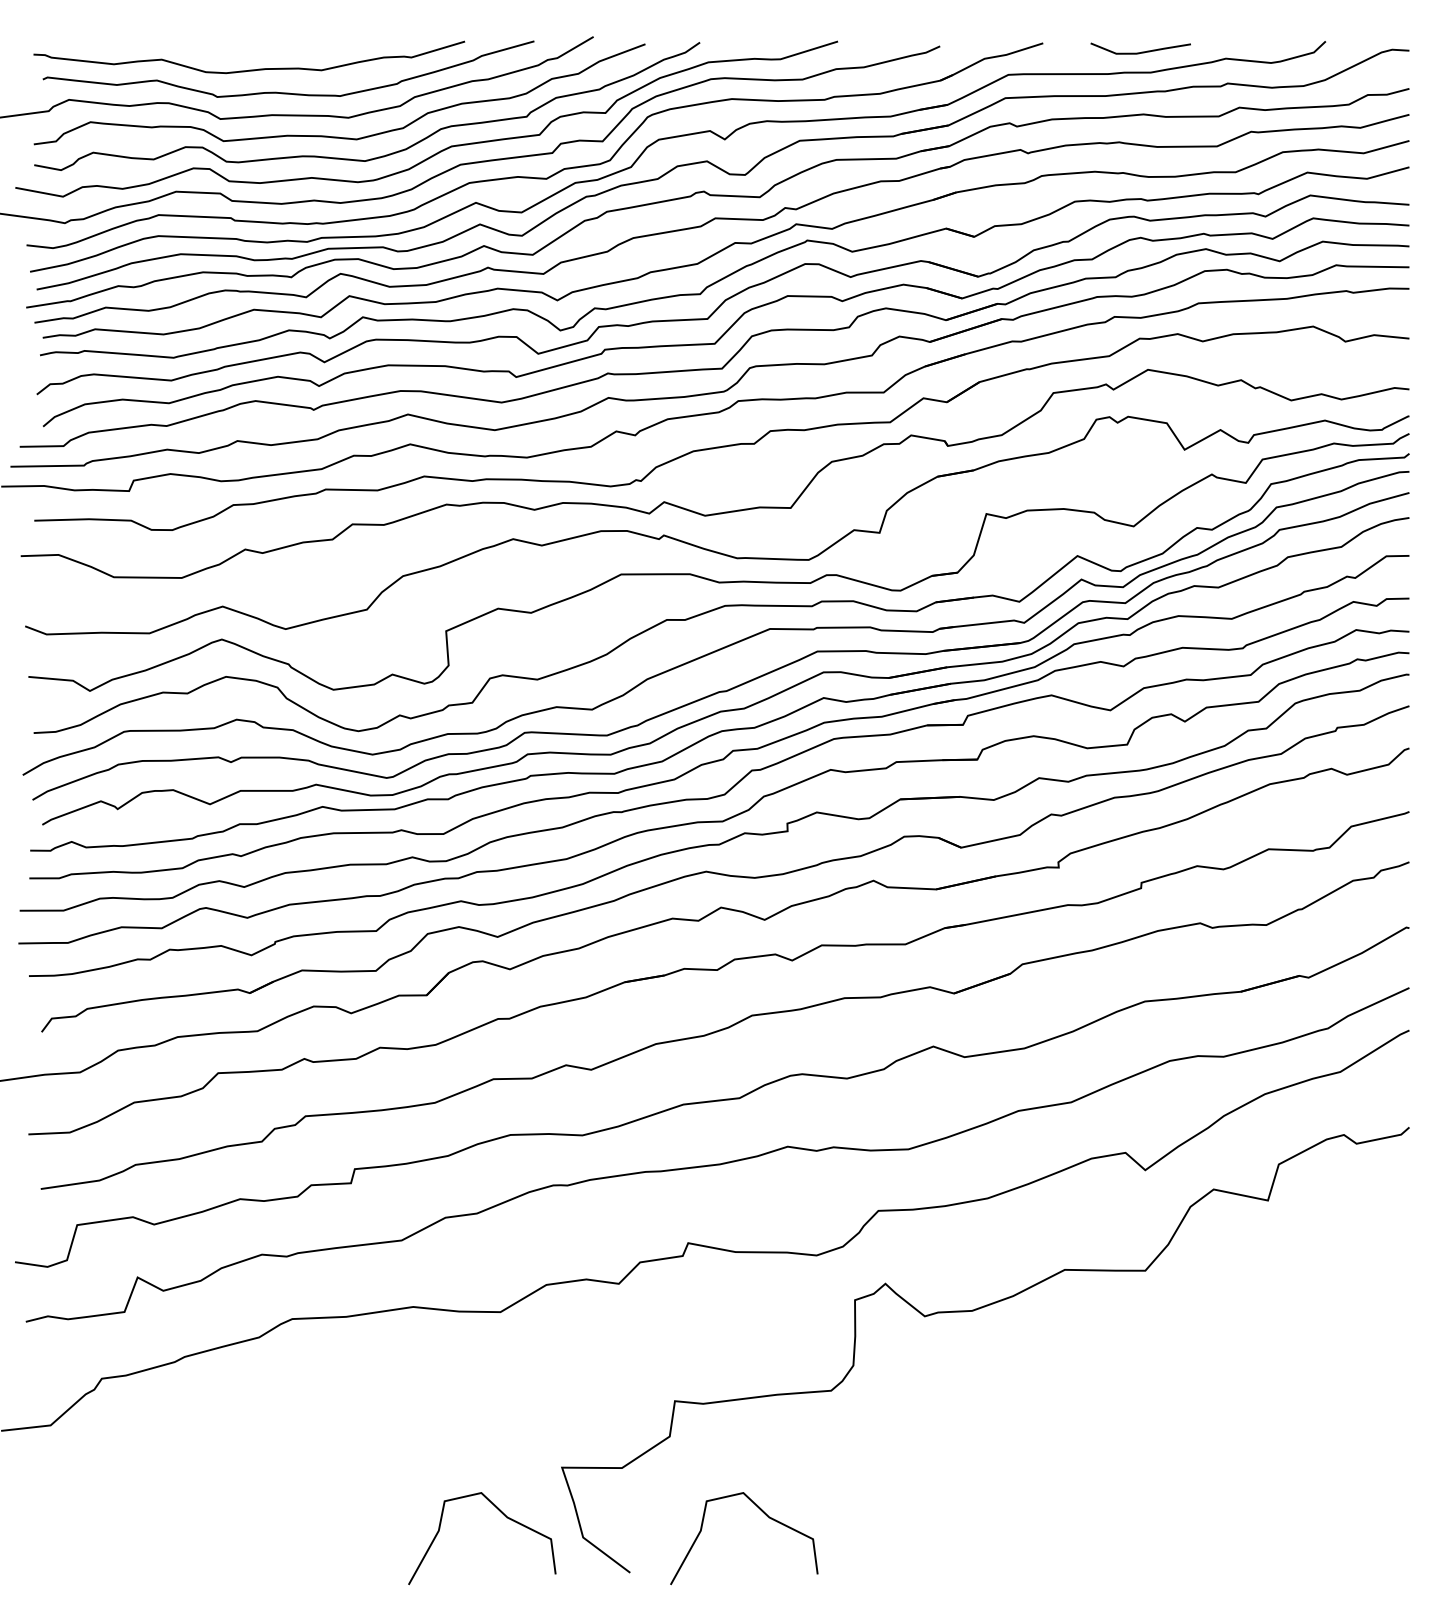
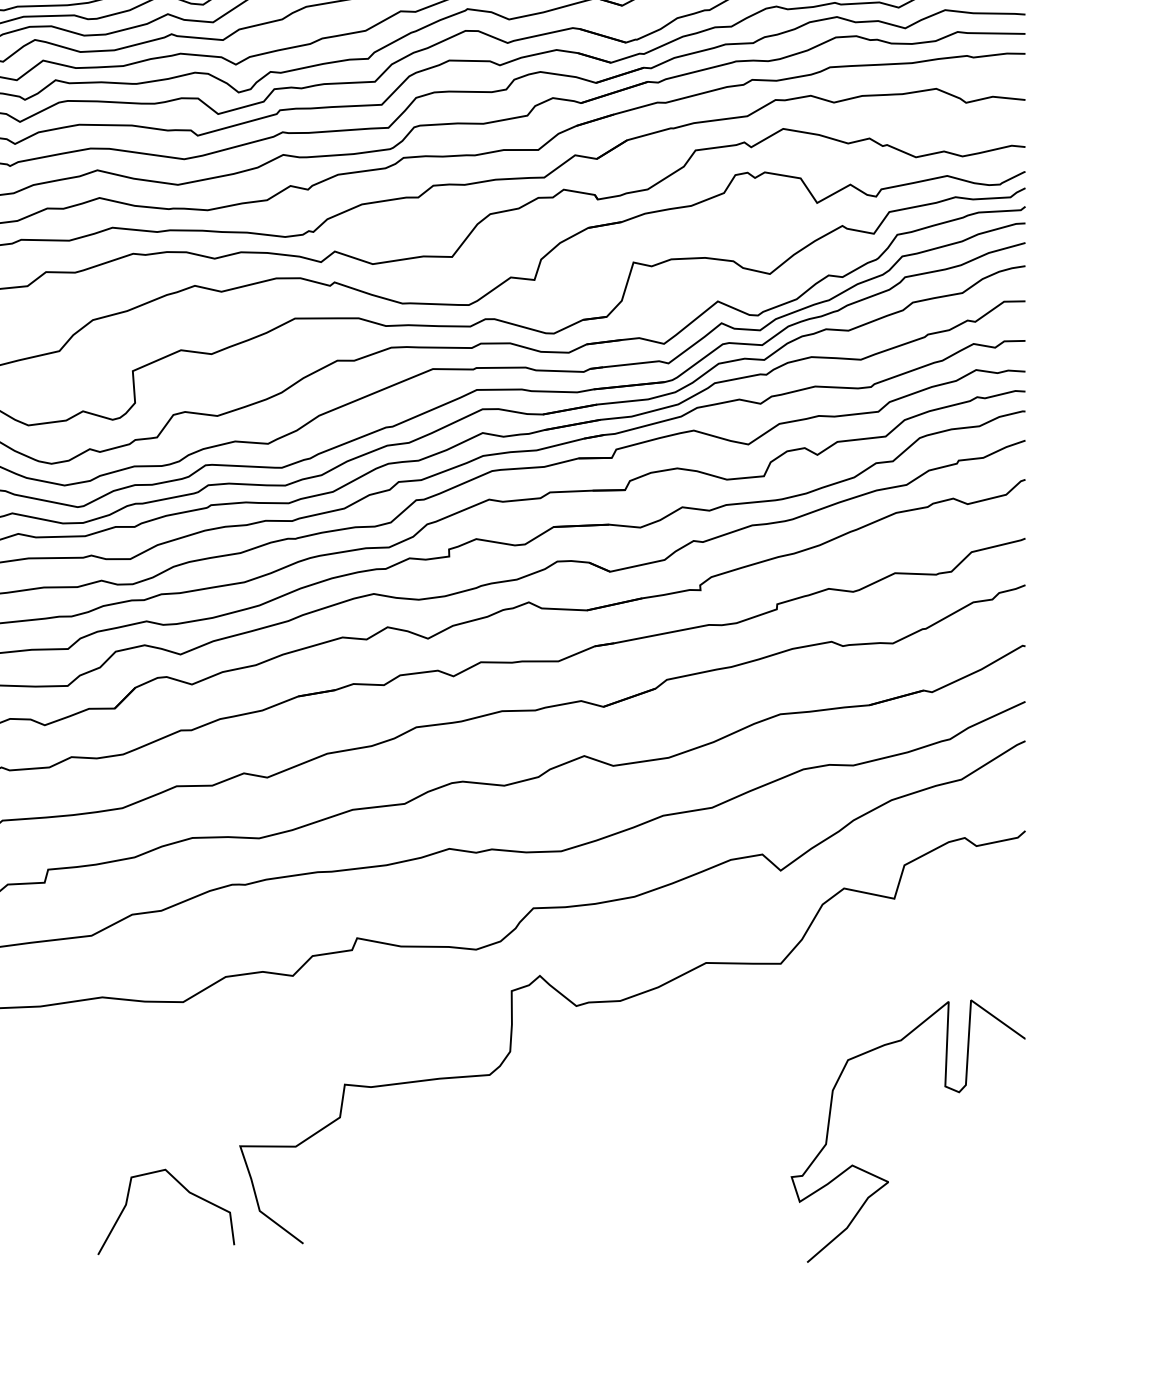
curve: (1258, 1503) -> (885, 1179), added
curve: (766, 1516) -> (429, 1191), removed

